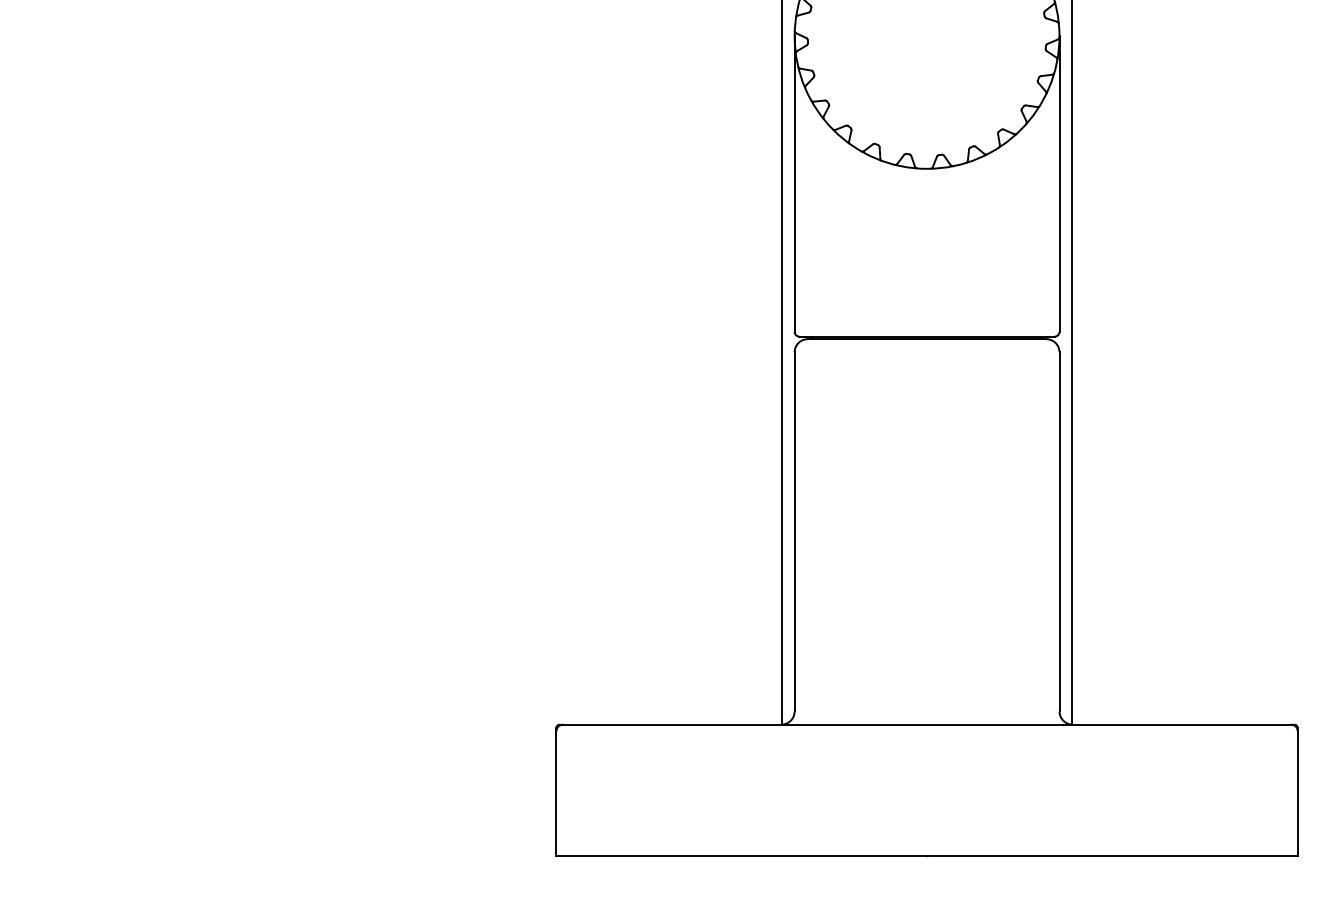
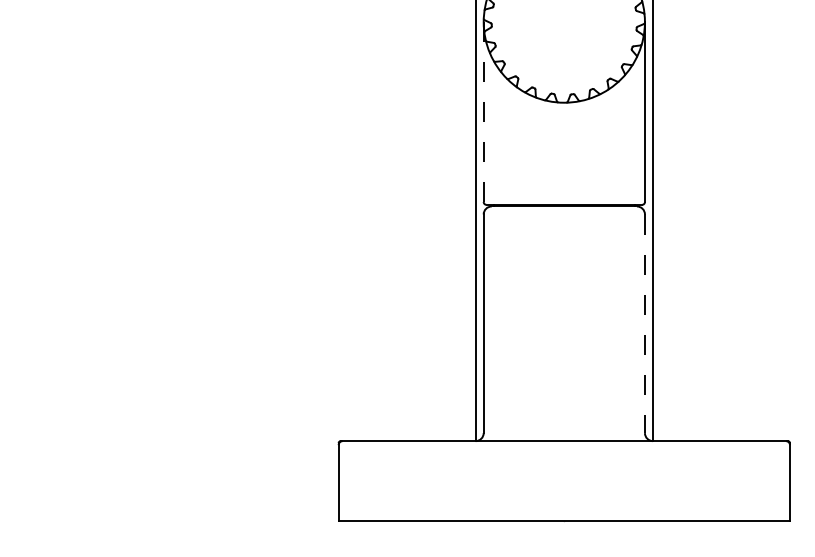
line: (794, 184) -> (483, 112), solid -> dashed
line: (1058, 533) -> (644, 324), solid -> dashed

